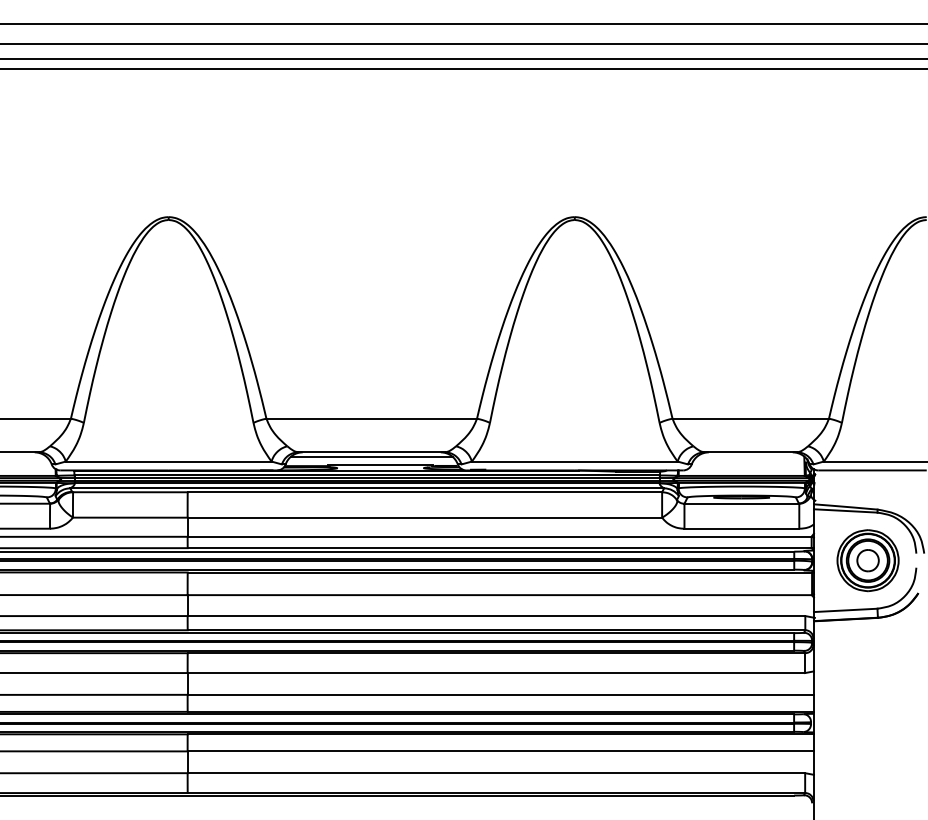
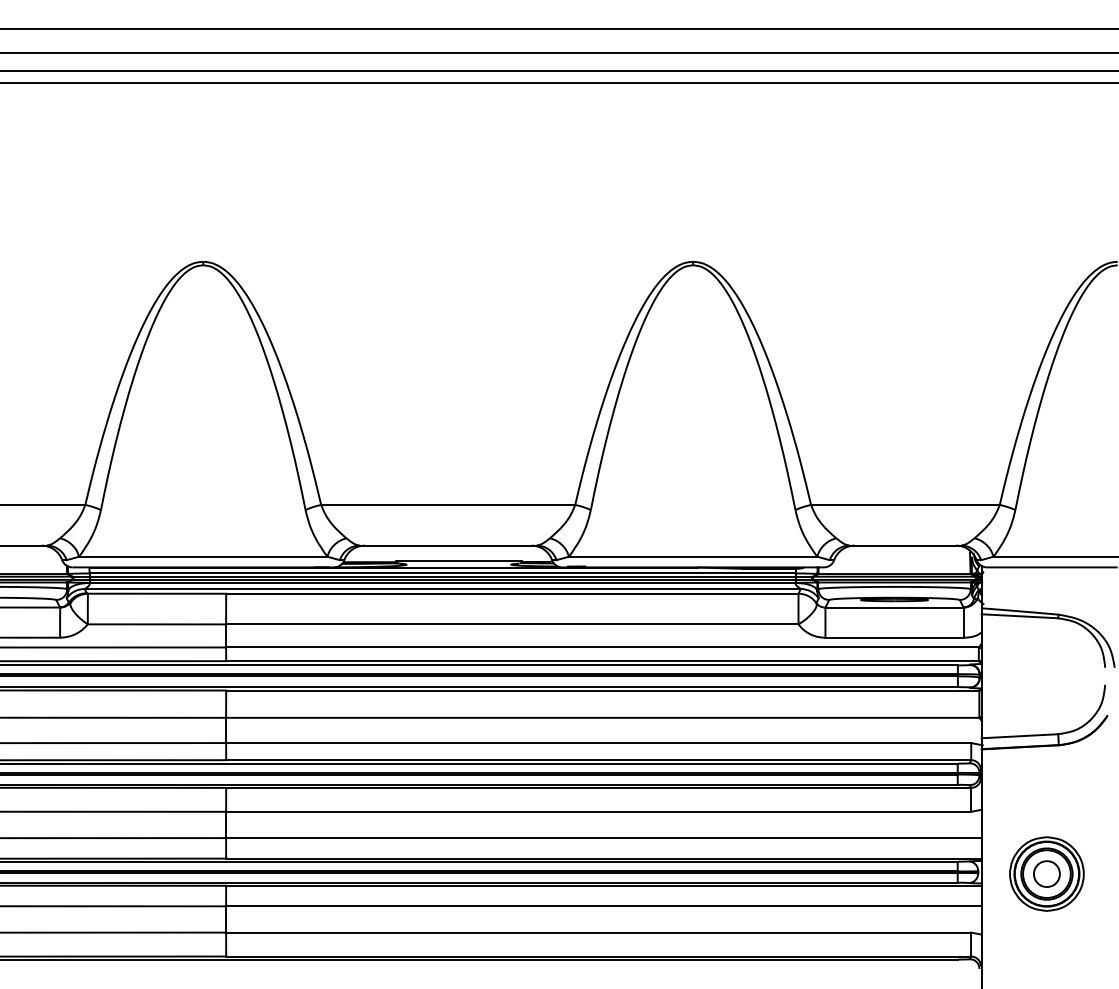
line: (371, 456) -> (447, 550), removed
part: (867, 560) -> (1046, 873), moved

